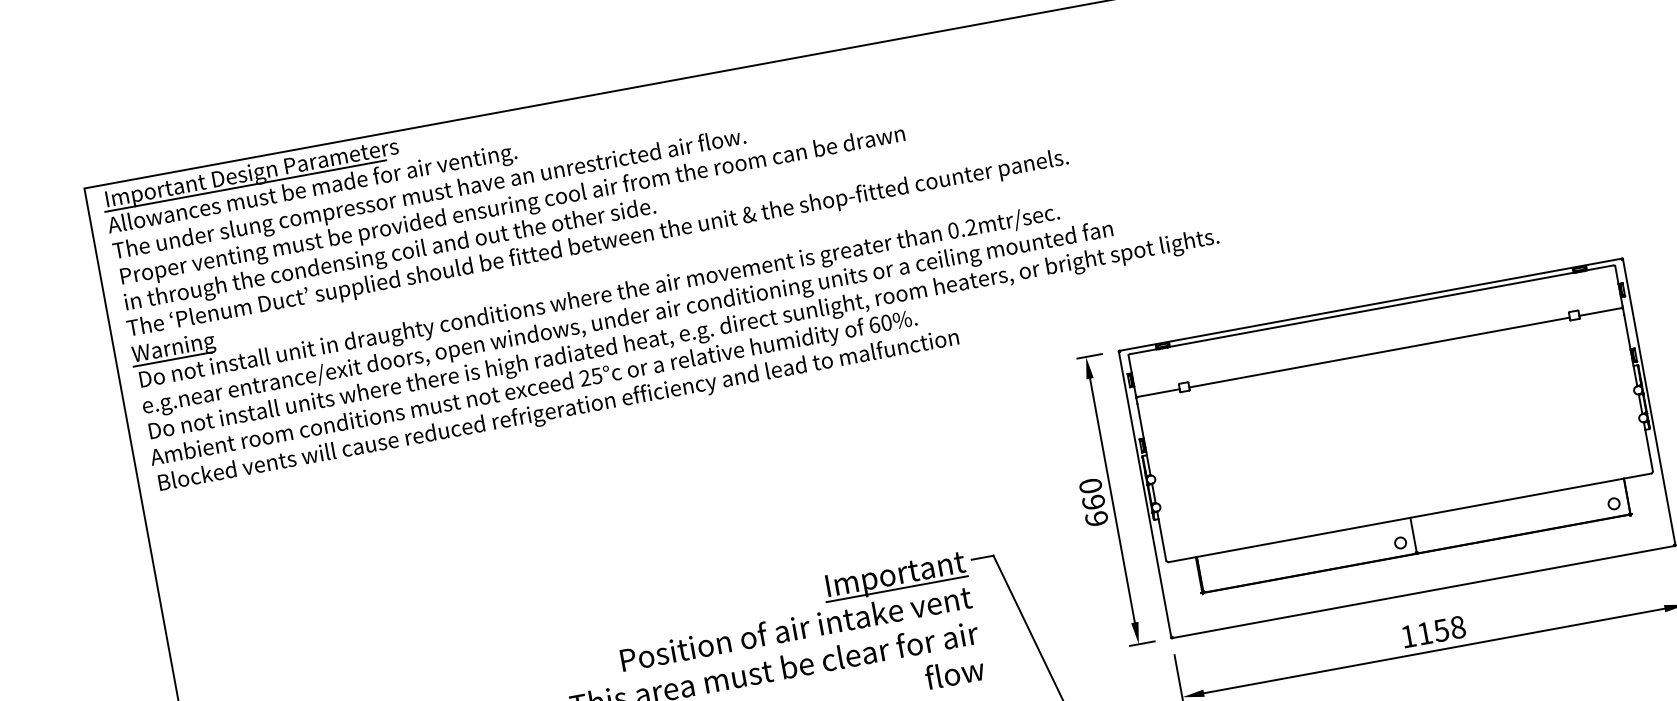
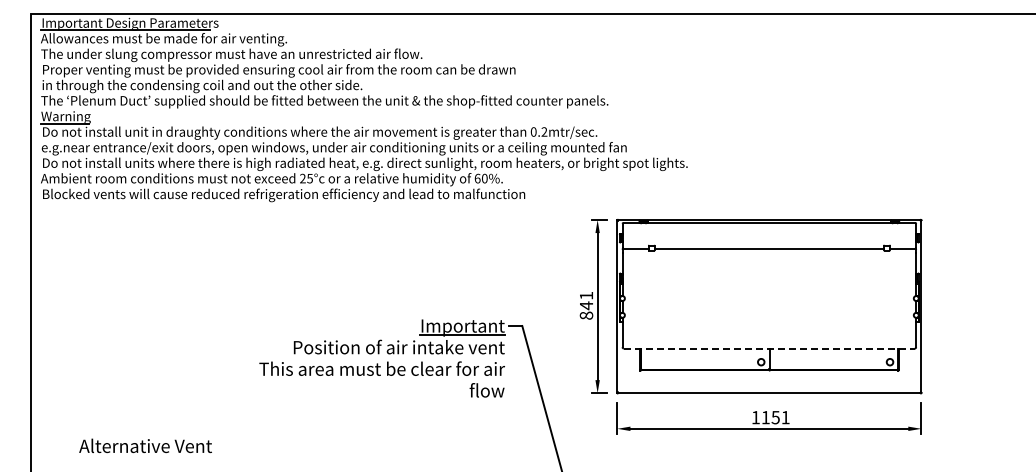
text: (1093, 502) -> (586, 305), 660 -> 841
line: (1410, 517) -> (769, 348), solid -> dashed
text: (1457, 627) -> (785, 417), 1158 -> 1151

